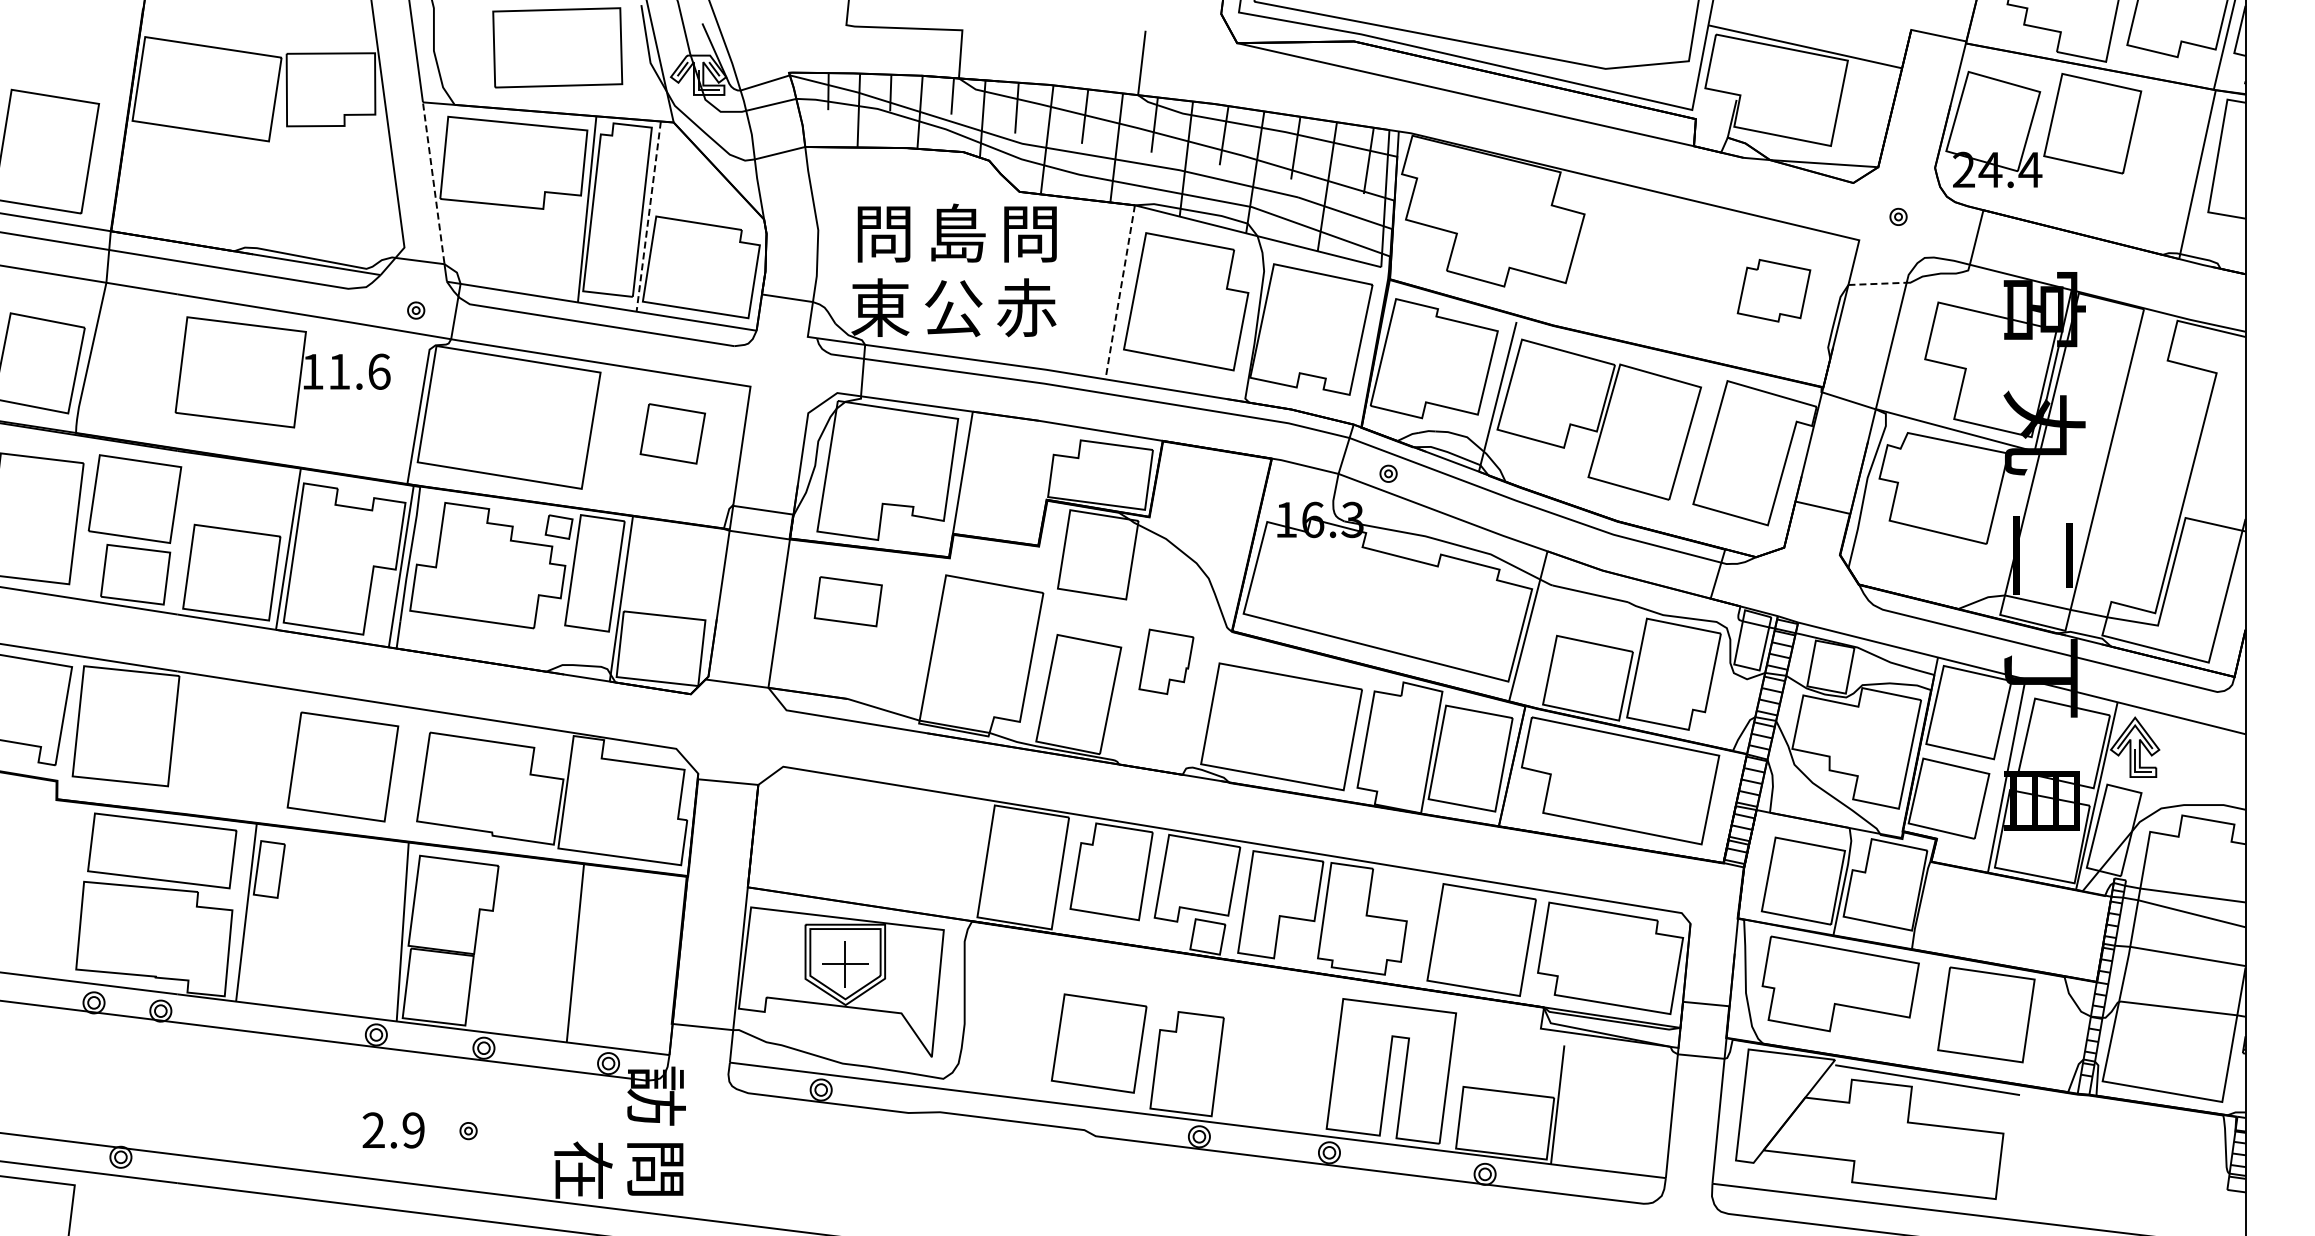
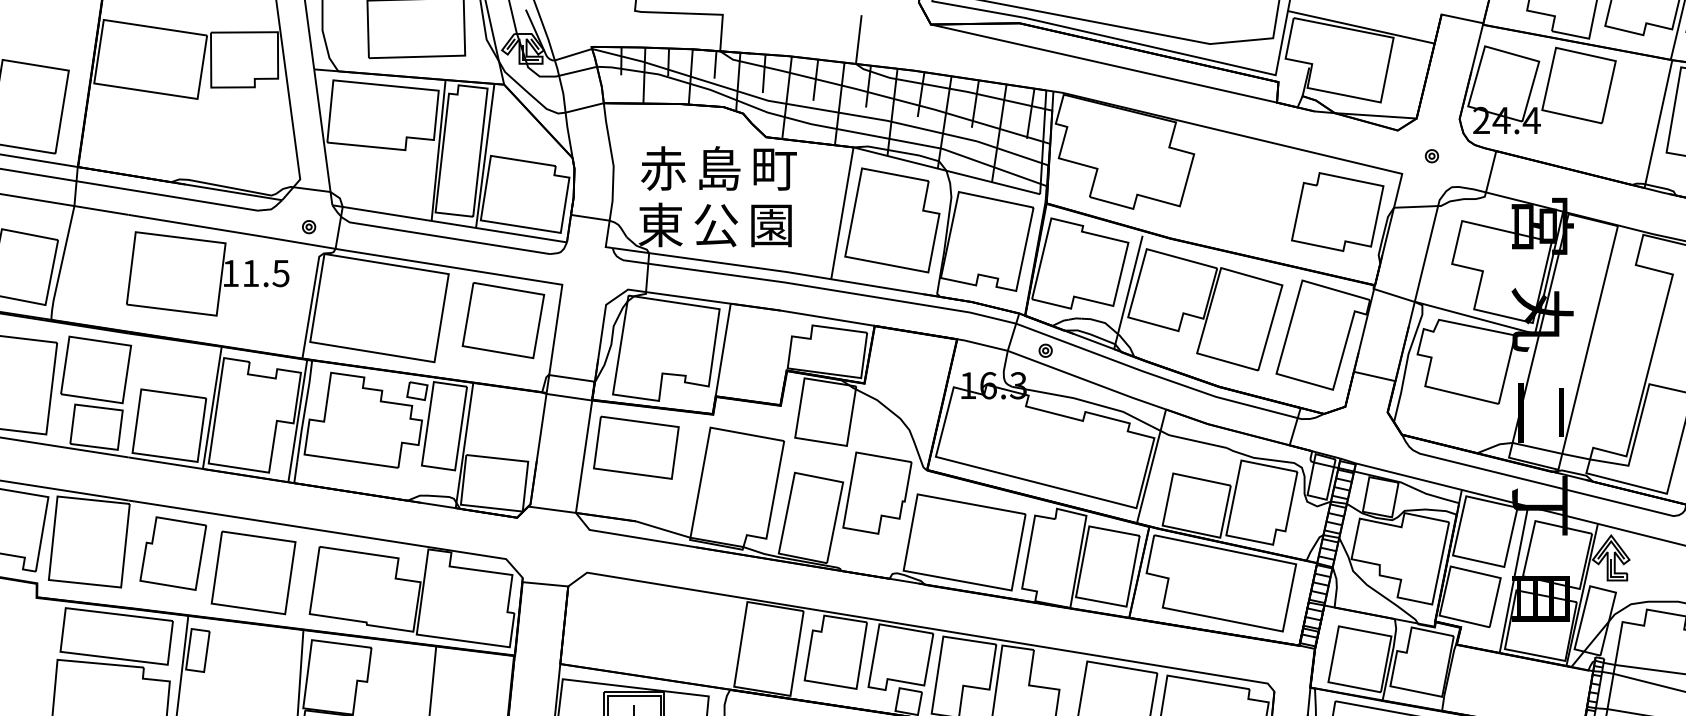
line: (433, 182) -> (322, 130), dashed -> solid
line: (648, 216) -> (485, 155), dashed -> solid
text: (883, 232) -> (663, 167), 問 -> 赤
text: (1031, 234) -> (775, 169), 問 -> 町
line: (1878, 283) -> (1416, 206), dashed -> solid
part: (1773, 290) -> (1337, 211), size x1.67
line: (1120, 292) -> (842, 213), dashed -> solid
text: (1026, 307) -> (771, 224), 赤 -> 園
text: (378, 371) -> (280, 273), 11.6 -> 11.5
part: (672, 433) -> (503, 320), size x1.67
part: (848, 601) -> (636, 447), size x1.67
part: (1166, 661) -> (877, 492), size x1.67
part: (236, 741) -> (172, 553), added

